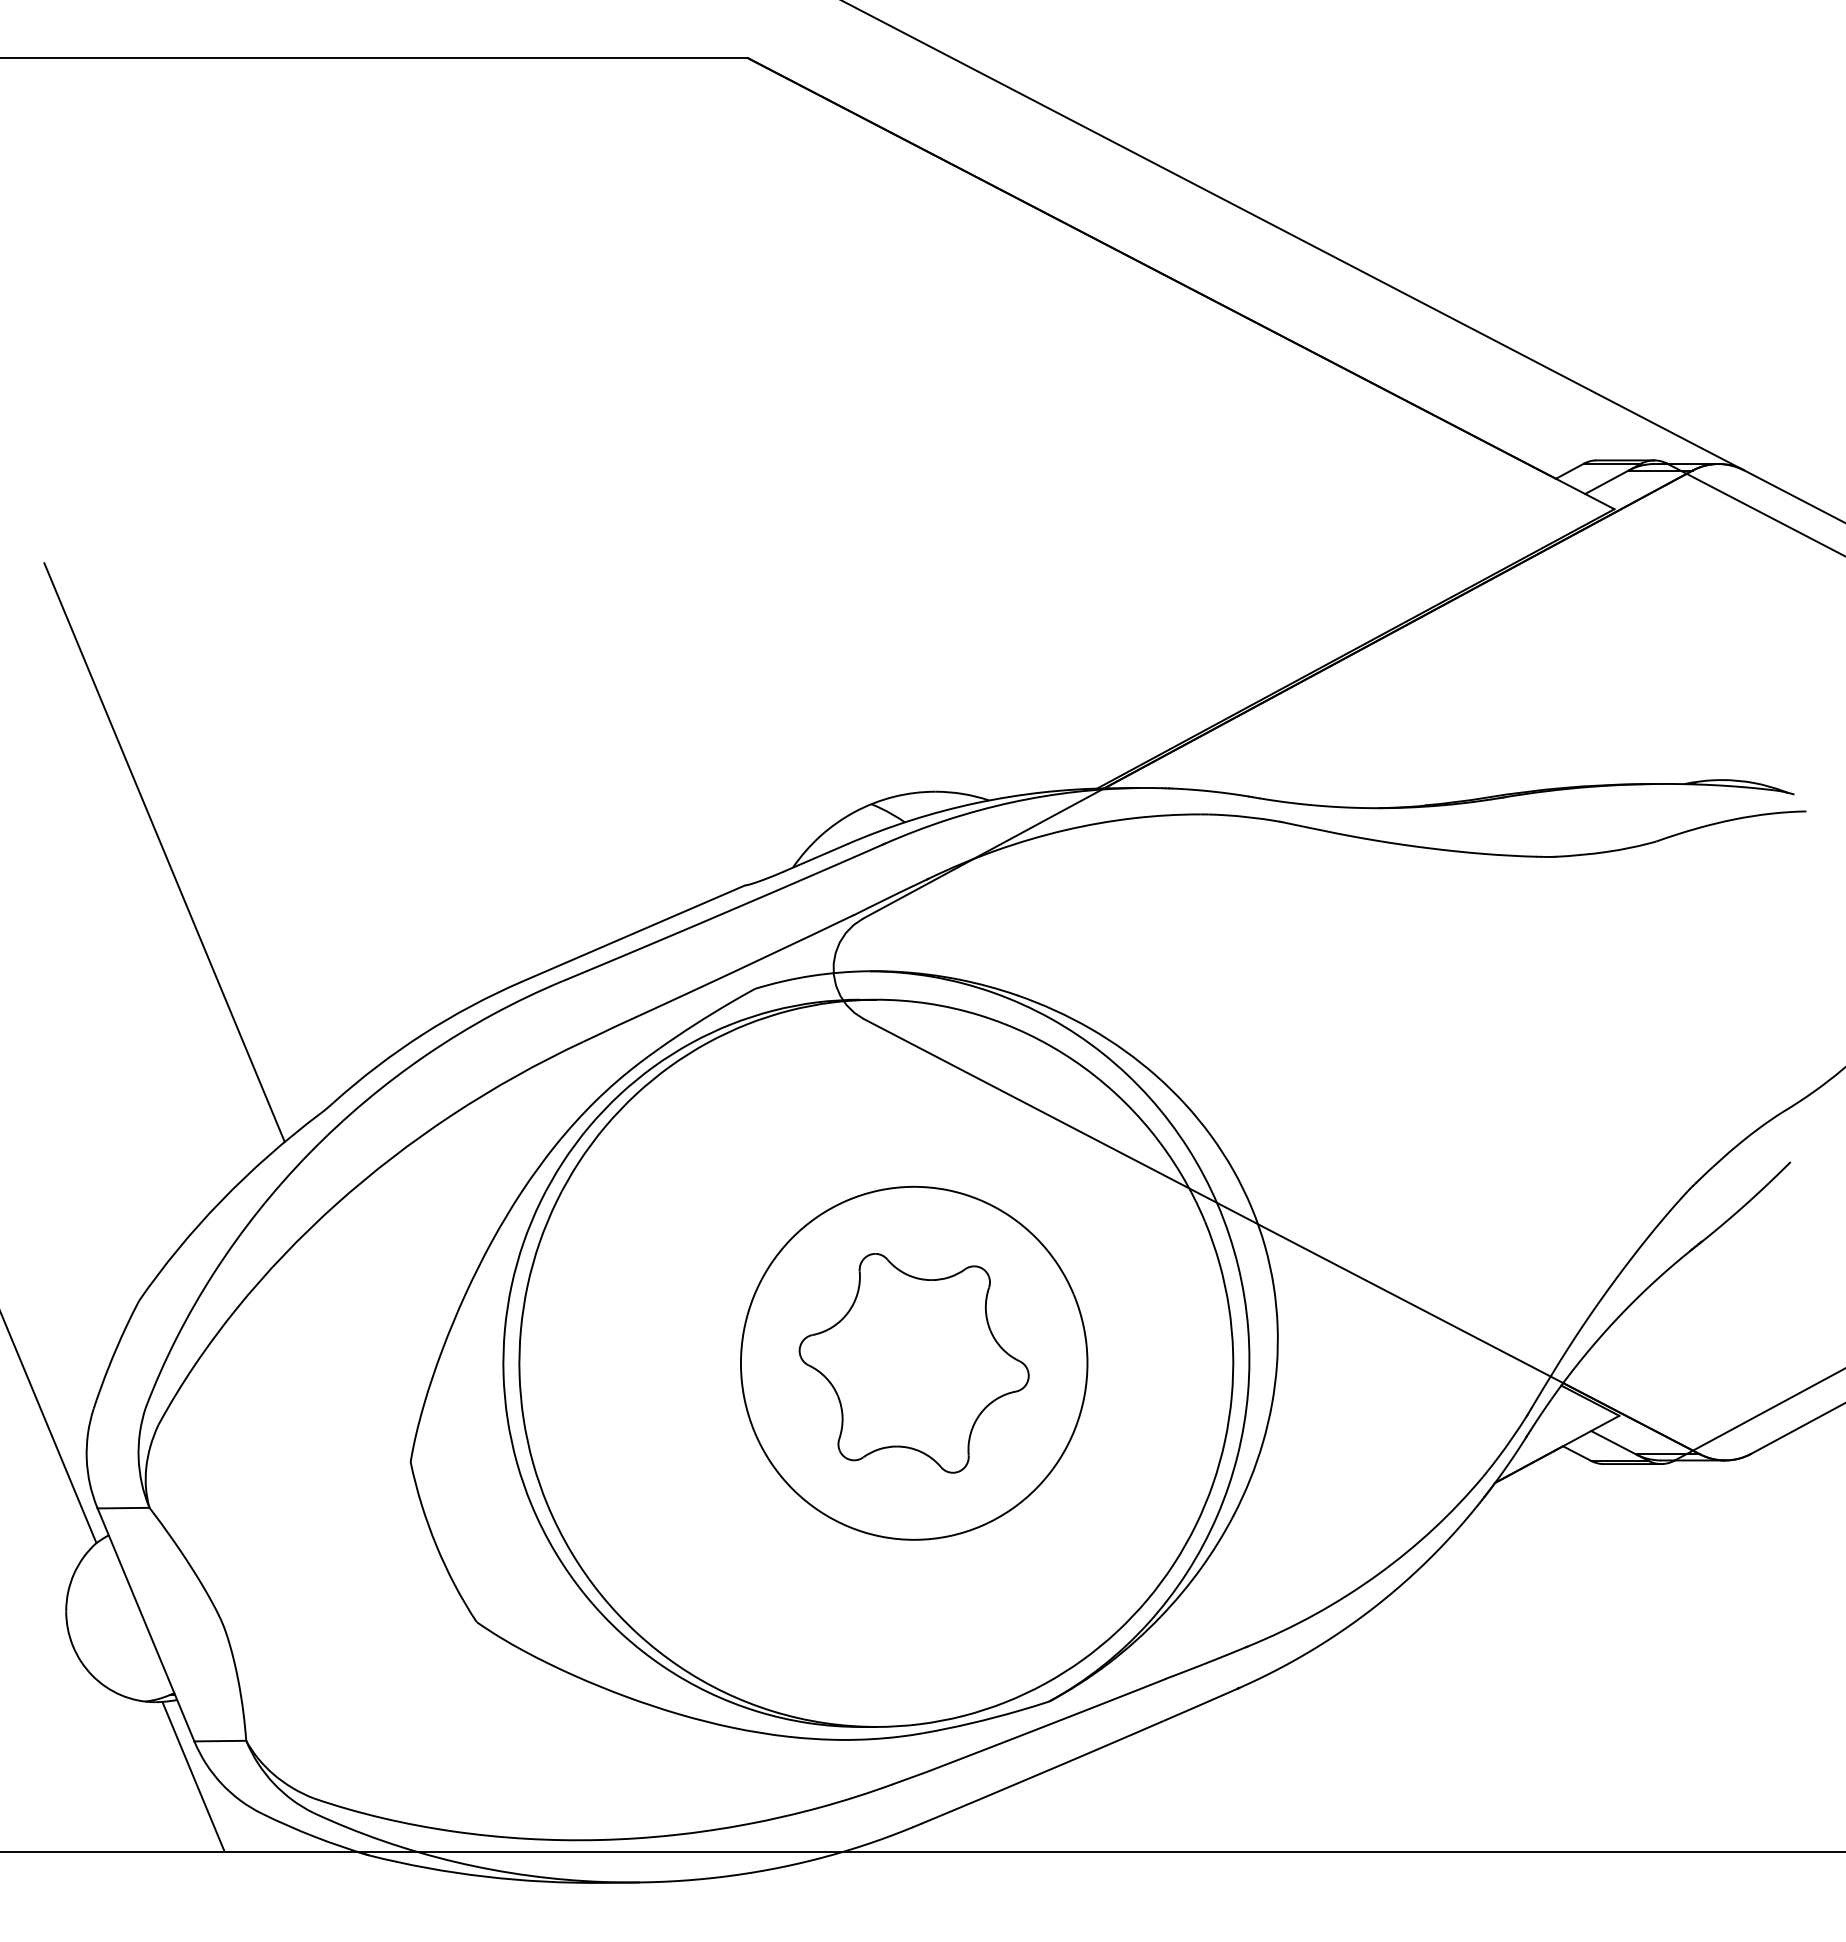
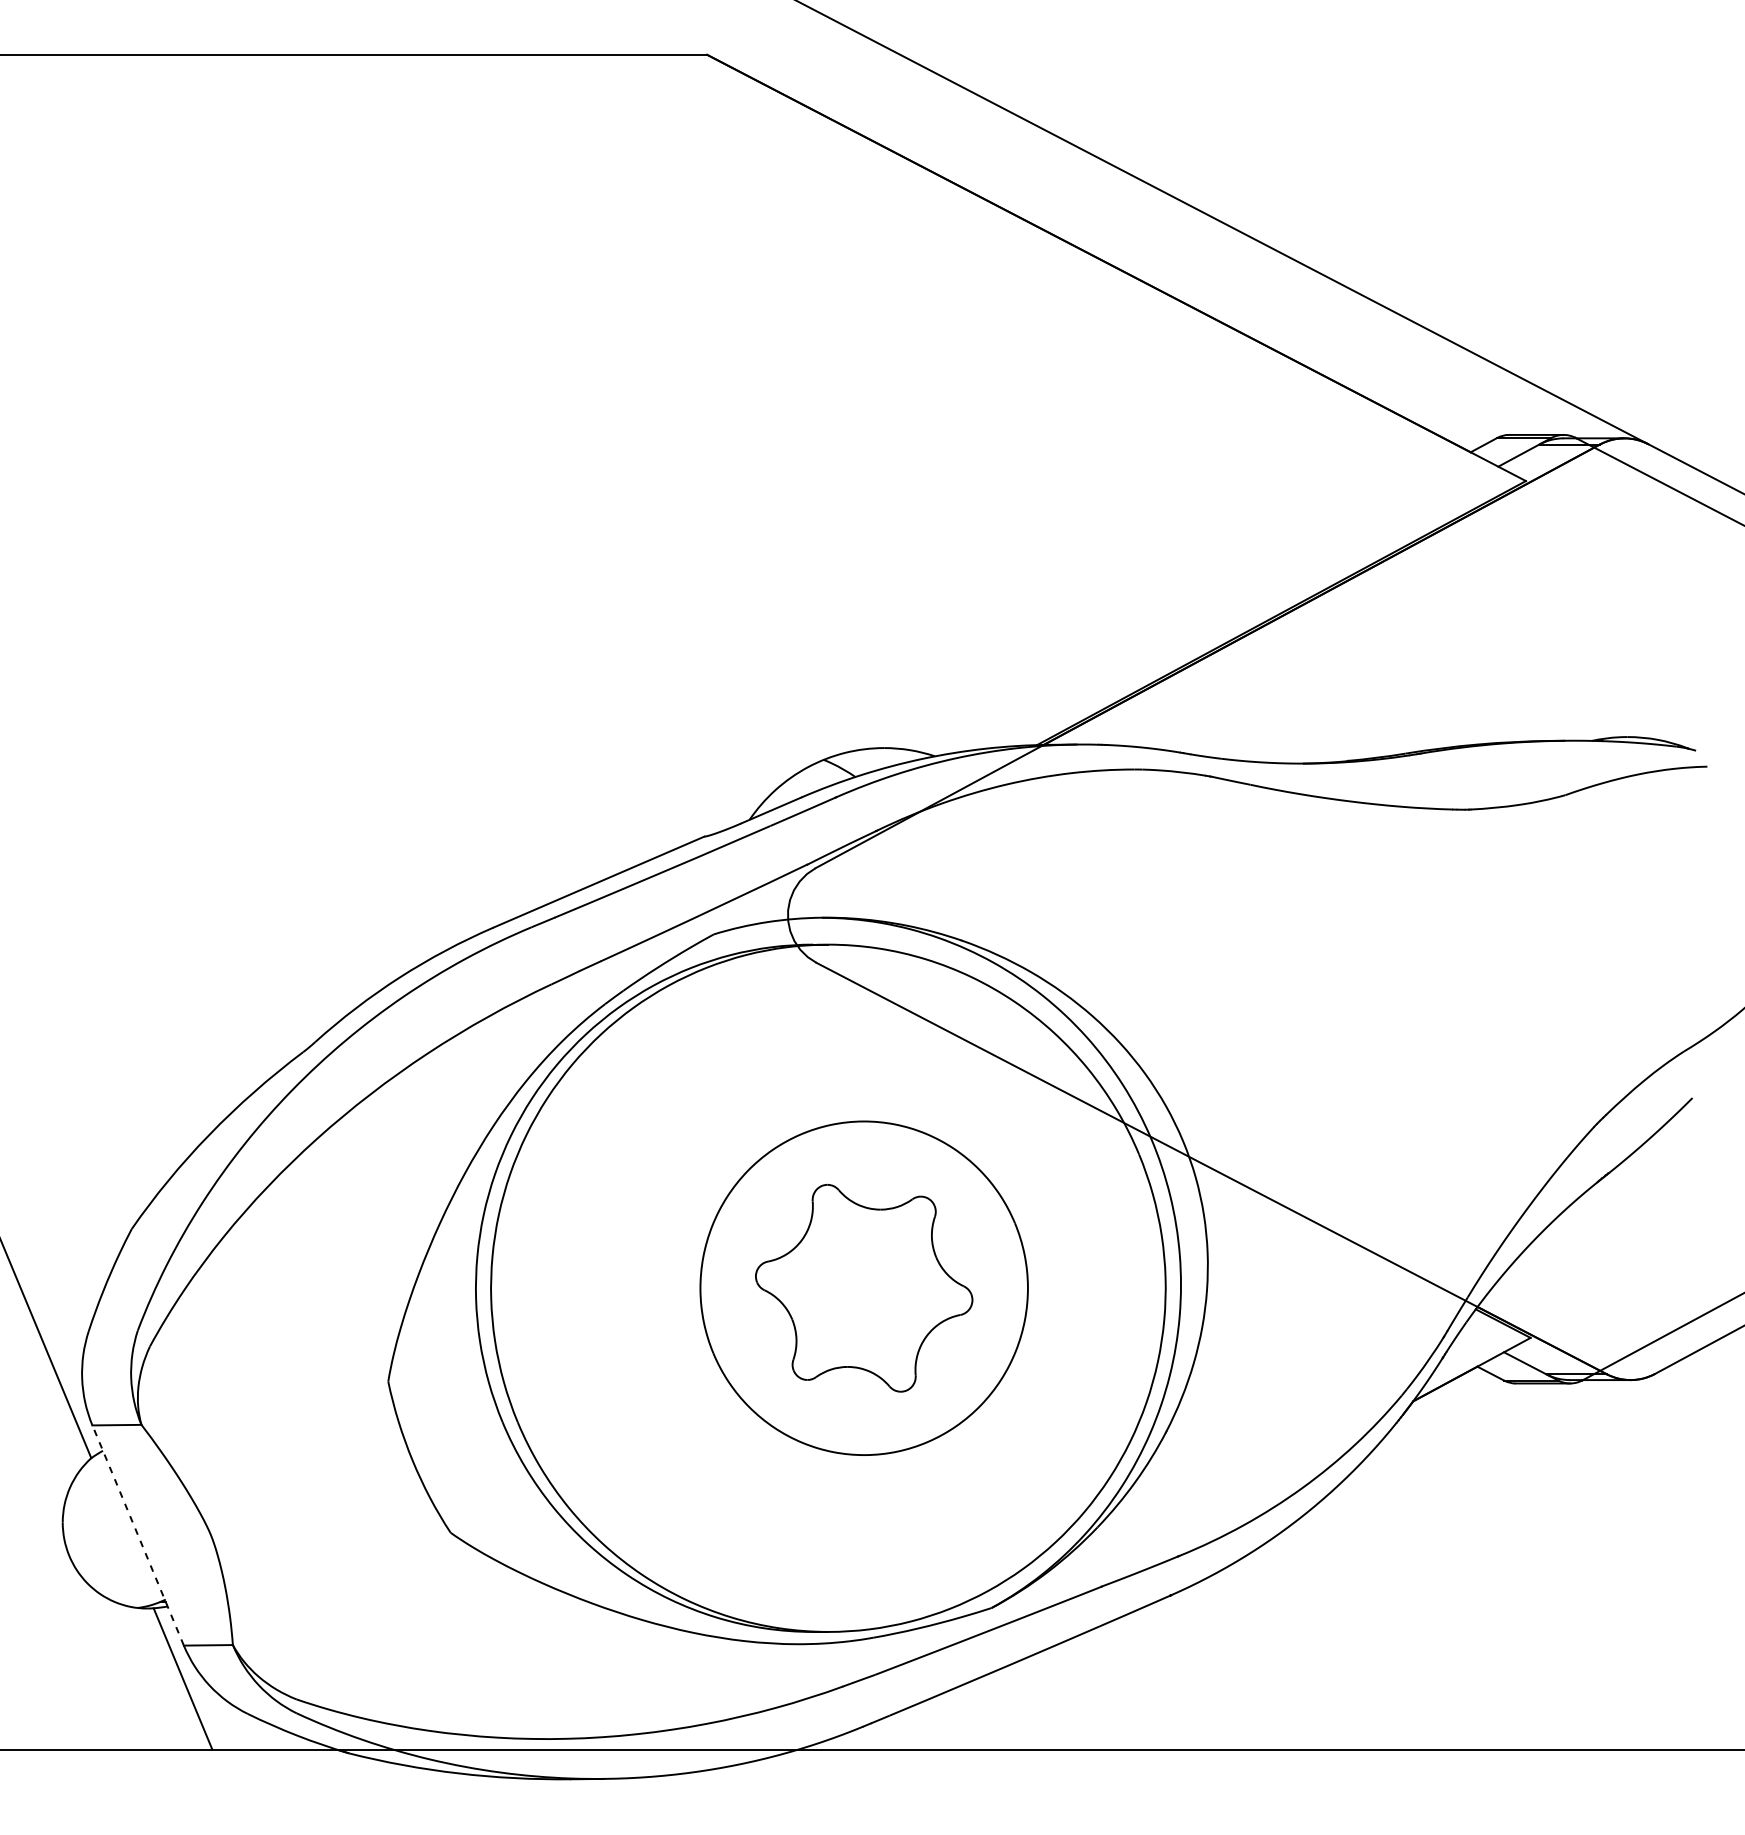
line: (164, 852) -> (155, 805), removed
line: (145, 1624) -> (137, 1535), solid -> dashed

